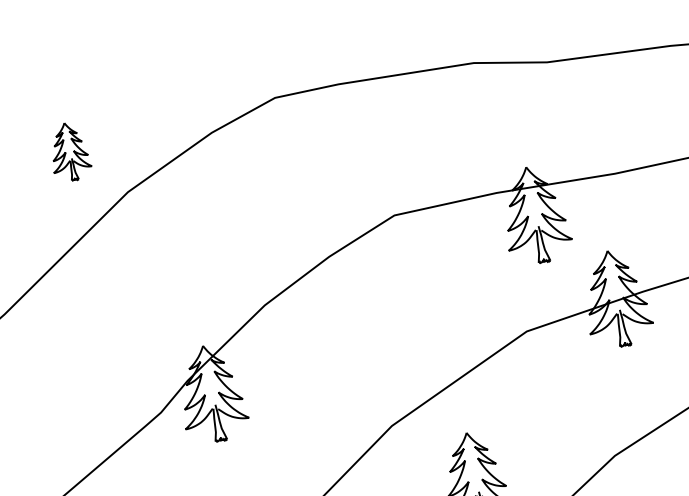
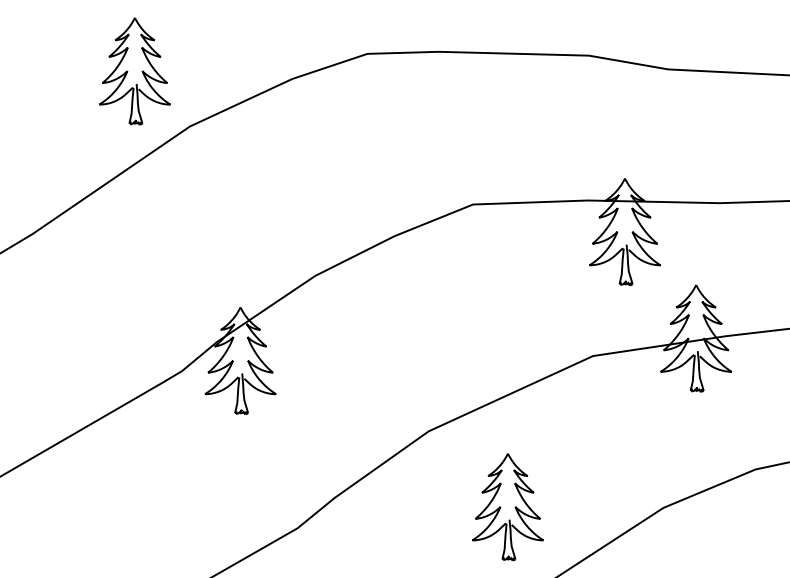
part: (69, 151) -> (134, 71), size x1.67

